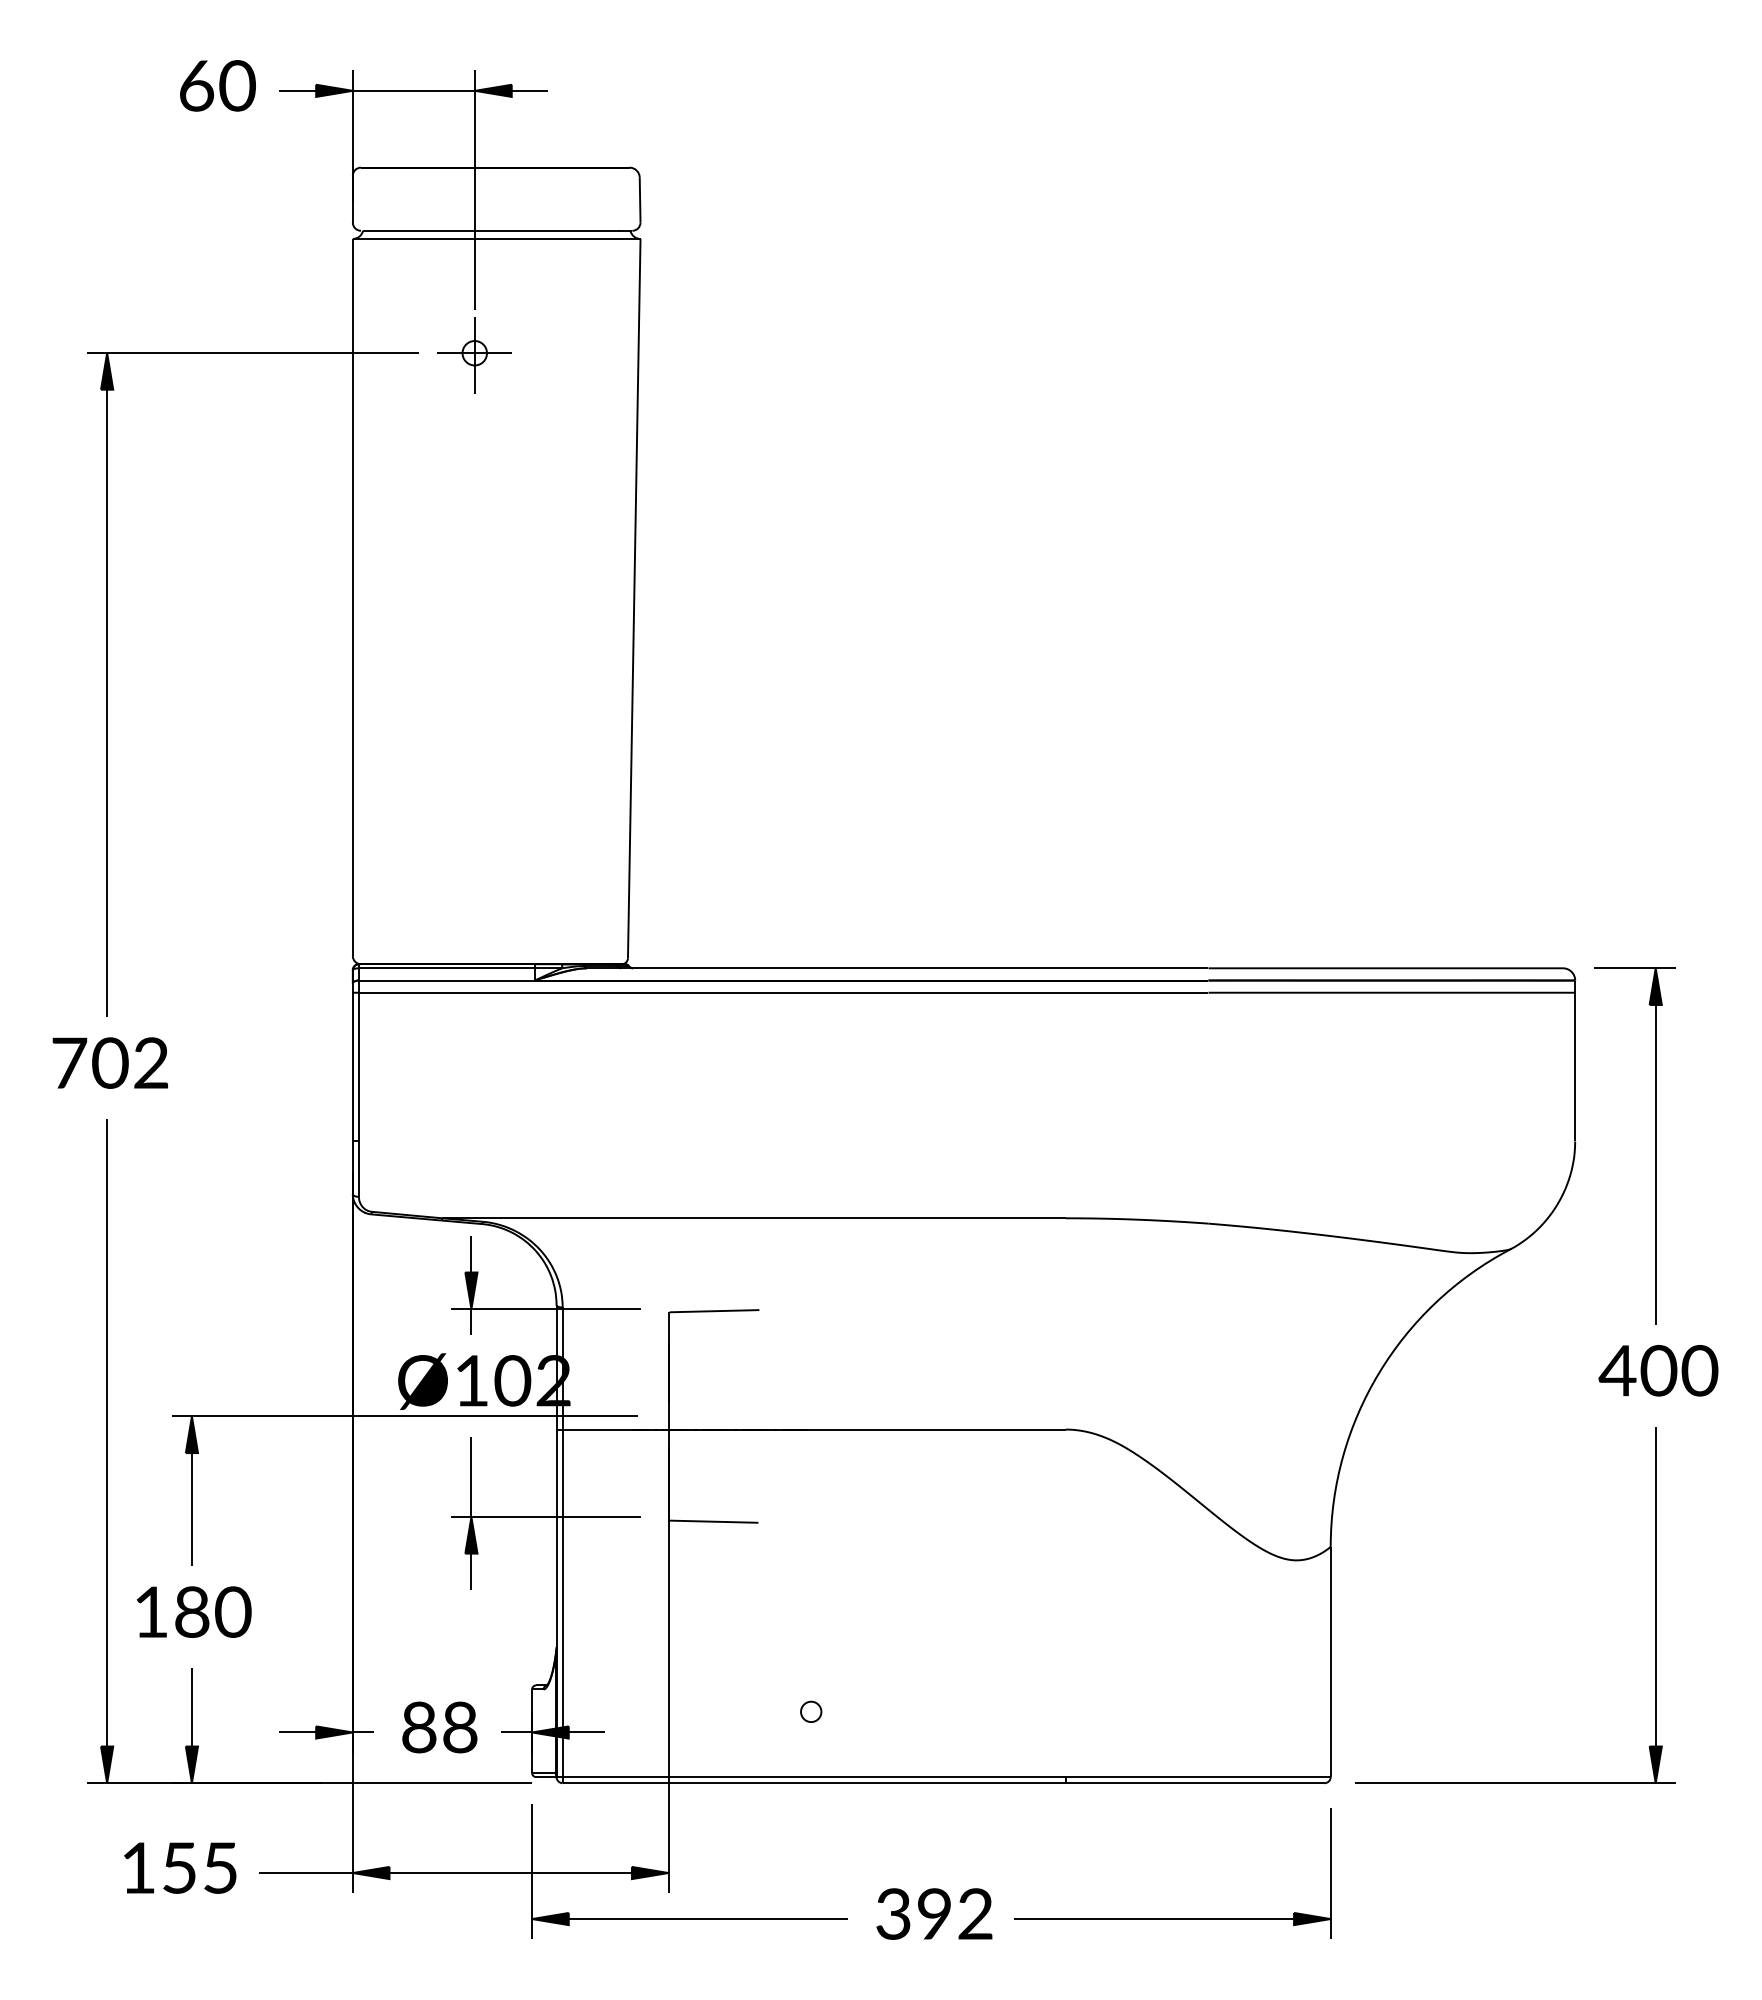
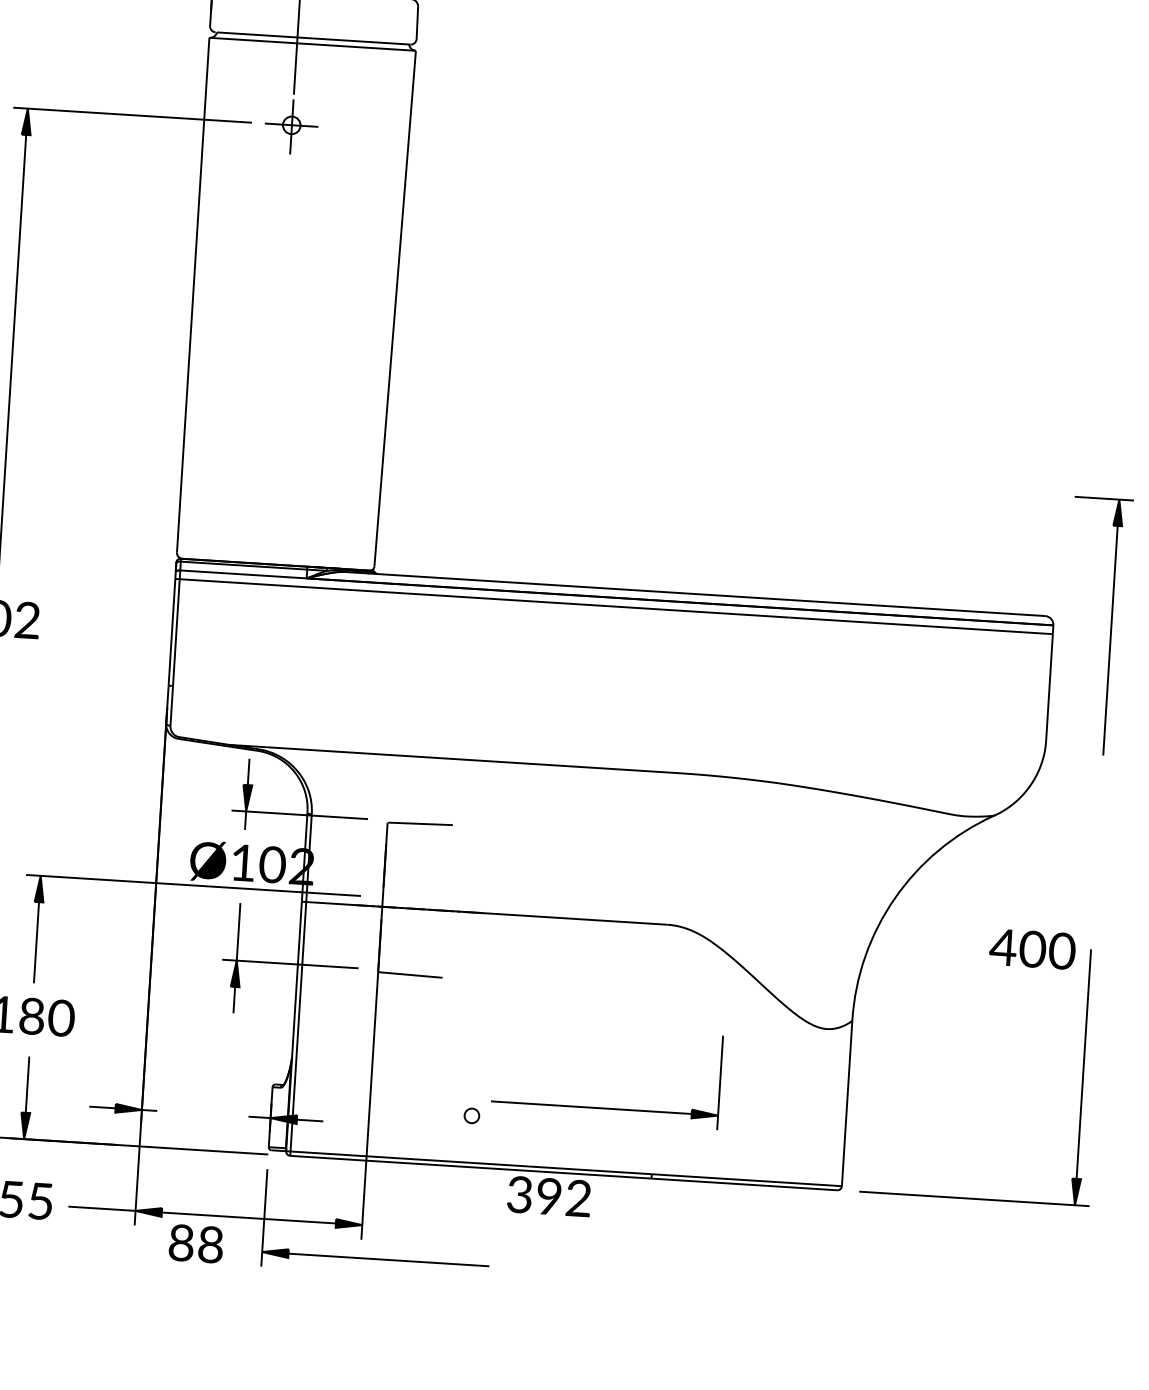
part: (1655, 1145) -> (1111, 626), moved
text: (1658, 1370) -> (1032, 949), moved
text: (439, 1727) -> (195, 1243), moved
text: (934, 1913) -> (549, 1196), moved
part: (1172, 1918) -> (604, 1108), moved

